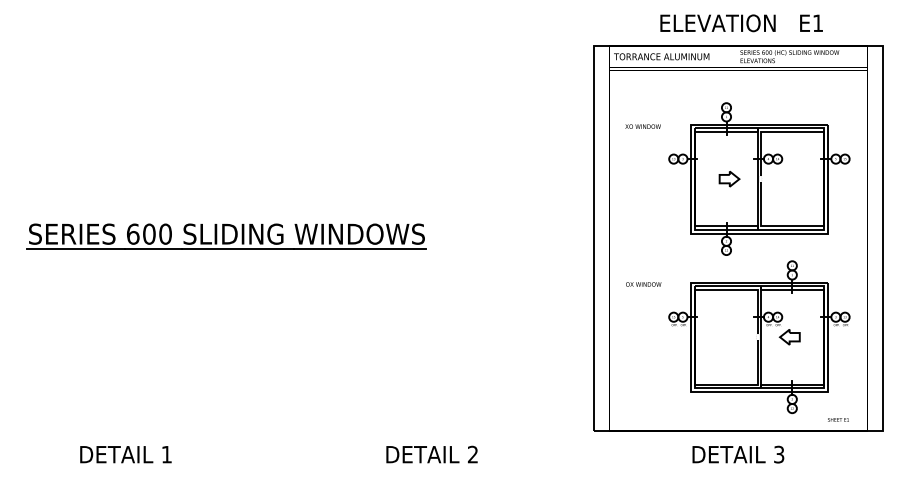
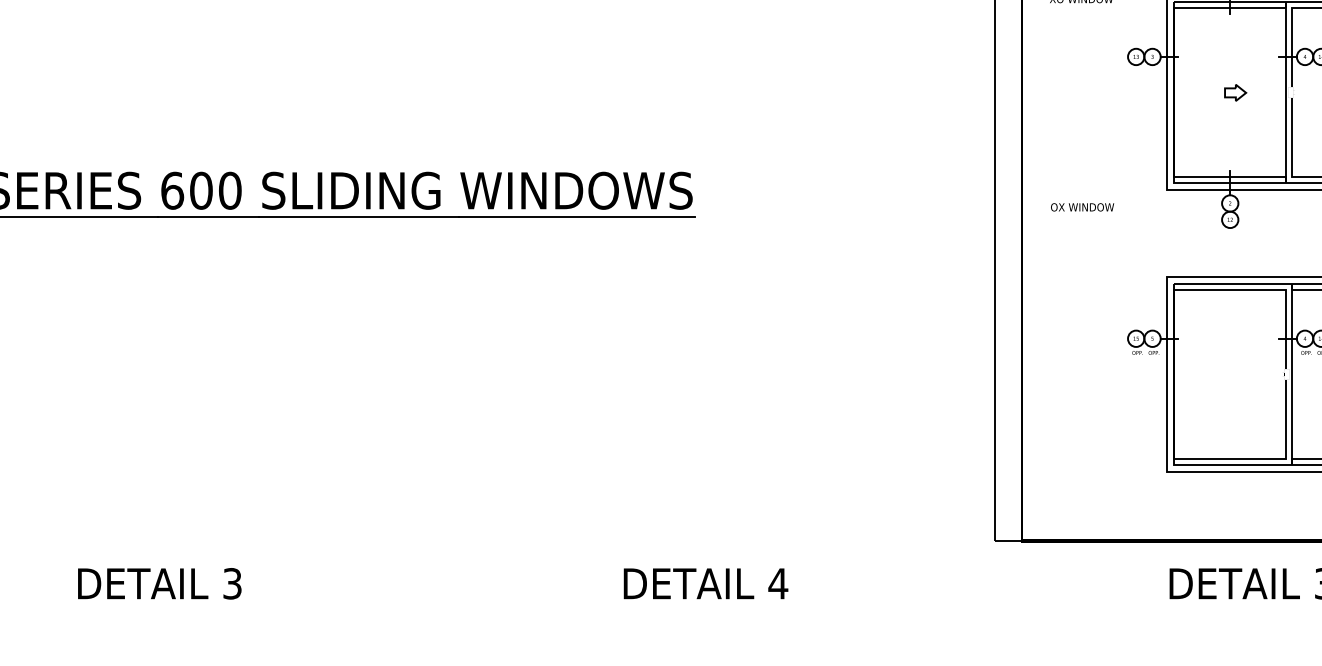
part: (729, 179) -> (1235, 93), size x0.6
text: (643, 284) -> (1082, 207), moved
text: (166, 454) -> (231, 583), 1 -> 3
text: (472, 454) -> (777, 583), 2 -> 4

